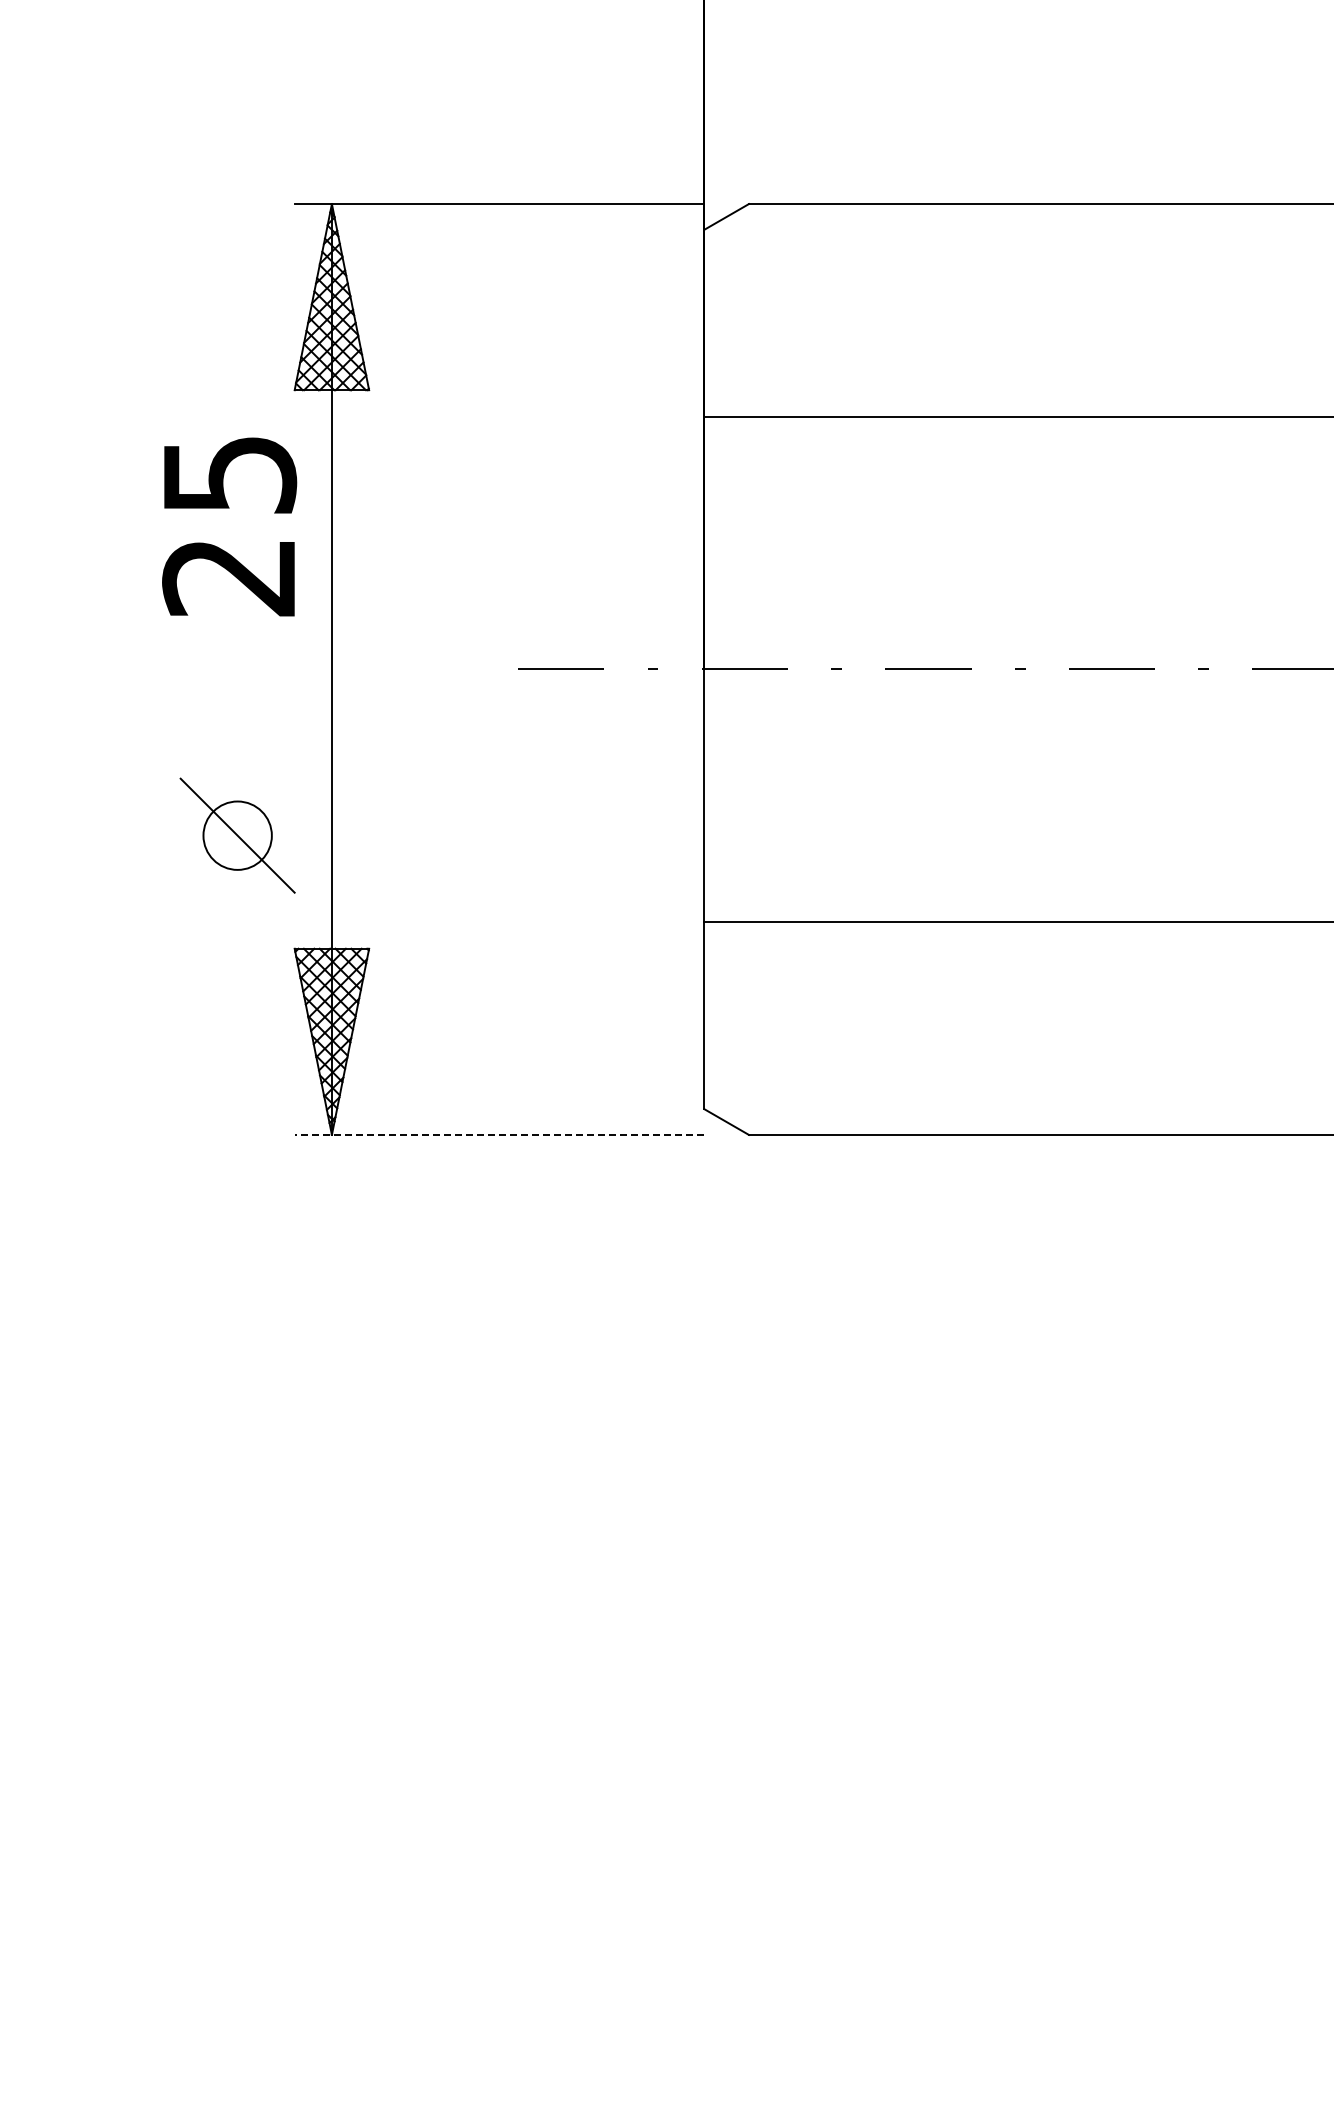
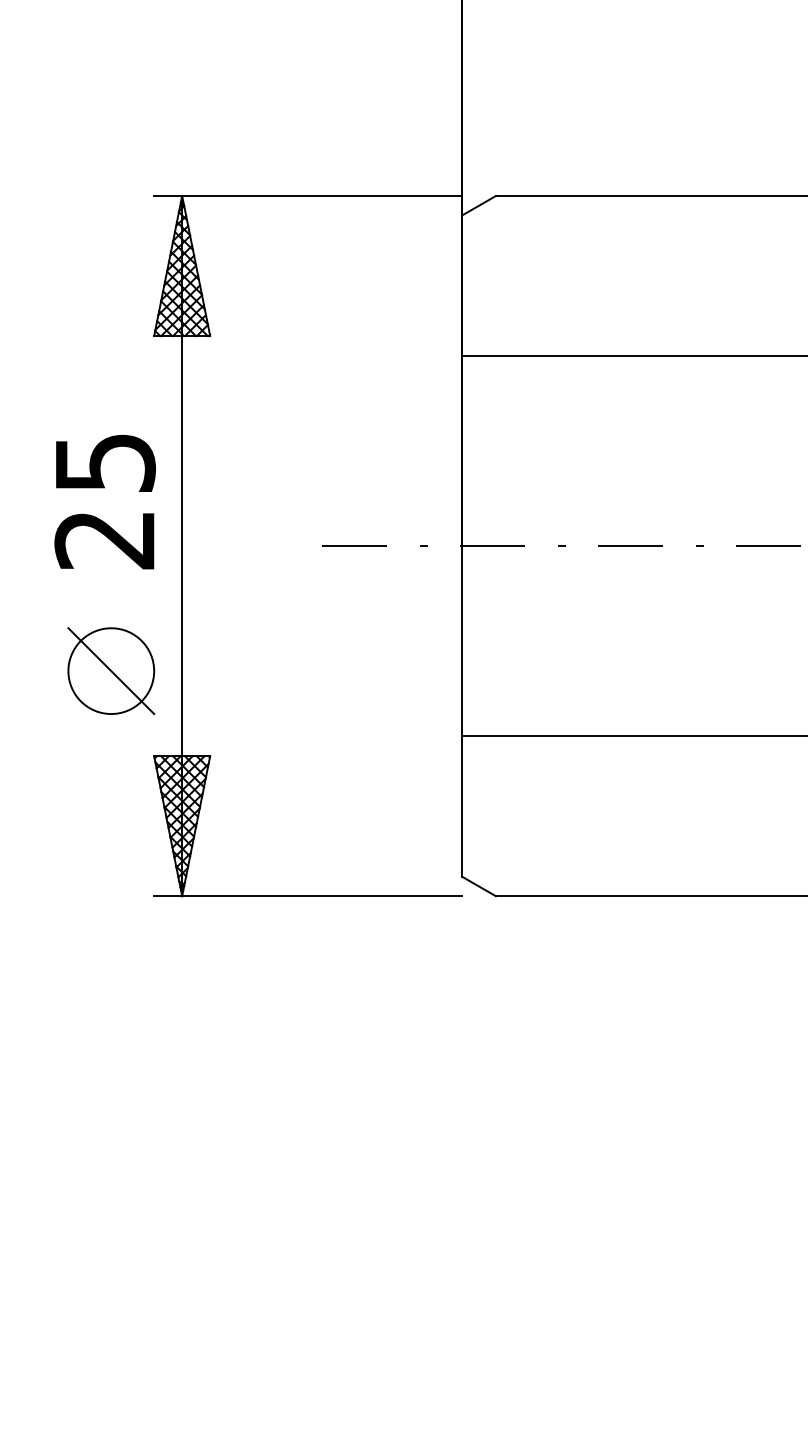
text: (229, 526) -> (105, 501), moved
circle: (237, 835) -> (111, 670), size x1.67
line: (499, 1134) -> (308, 895), dashed -> solid

